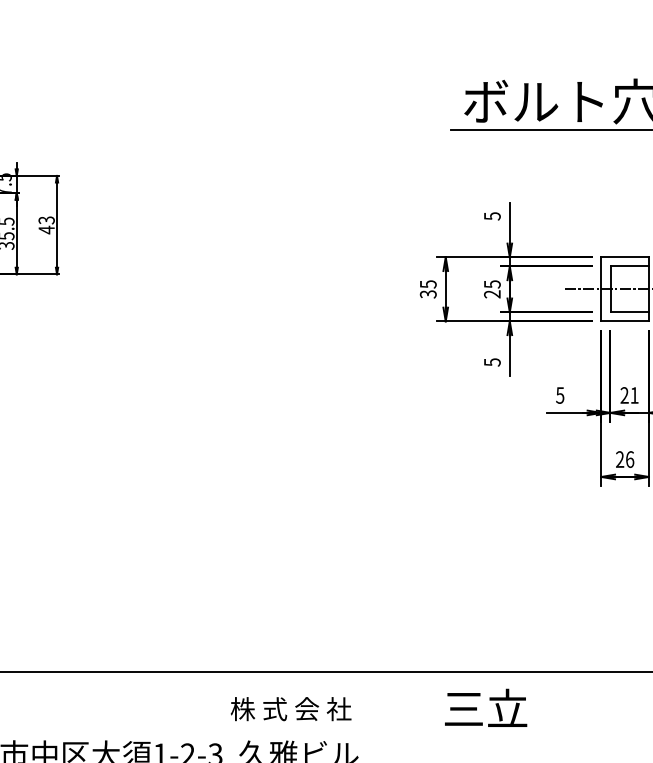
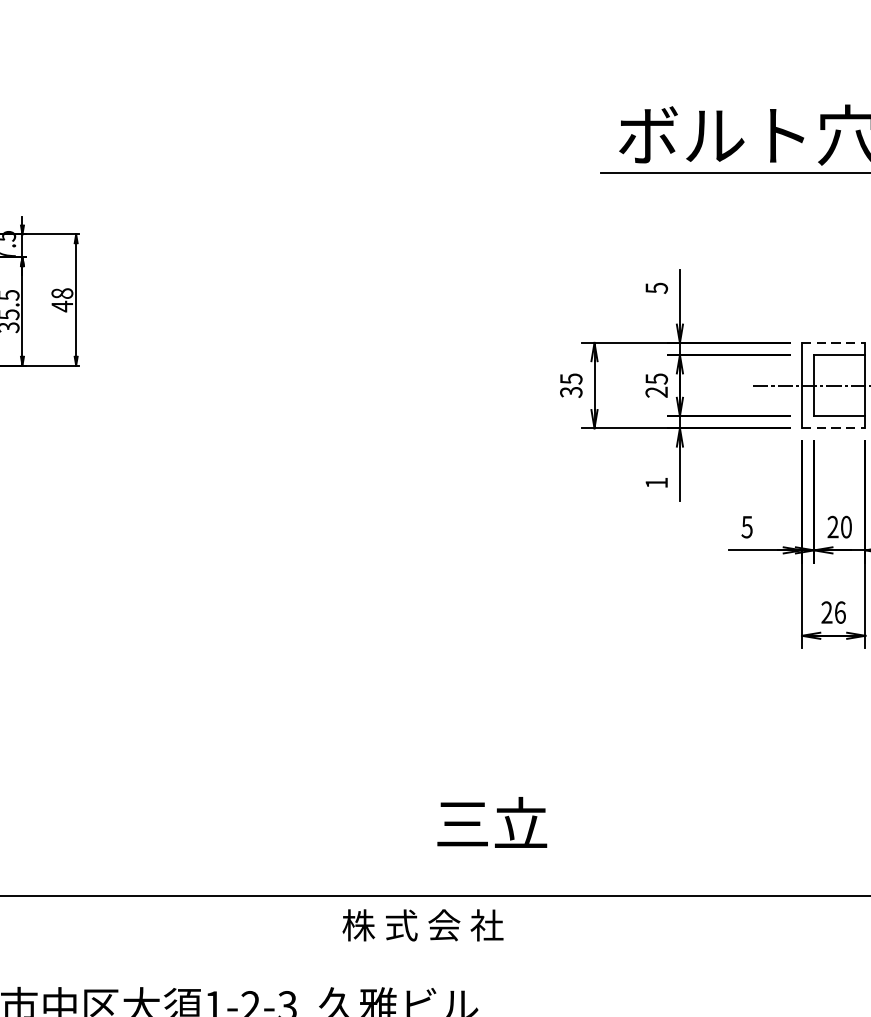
text: (46, 220) -> (62, 293), 43 -> 48
line: (625, 257) -> (834, 343), solid -> dashed
line: (625, 321) -> (834, 428), solid -> dashed
text: (492, 362) -> (656, 483), 5 -> 1
text: (634, 395) -> (846, 527), 21 -> 20
text: (486, 707) -> (492, 821), moved
text: (290, 709) -> (422, 925), moved

